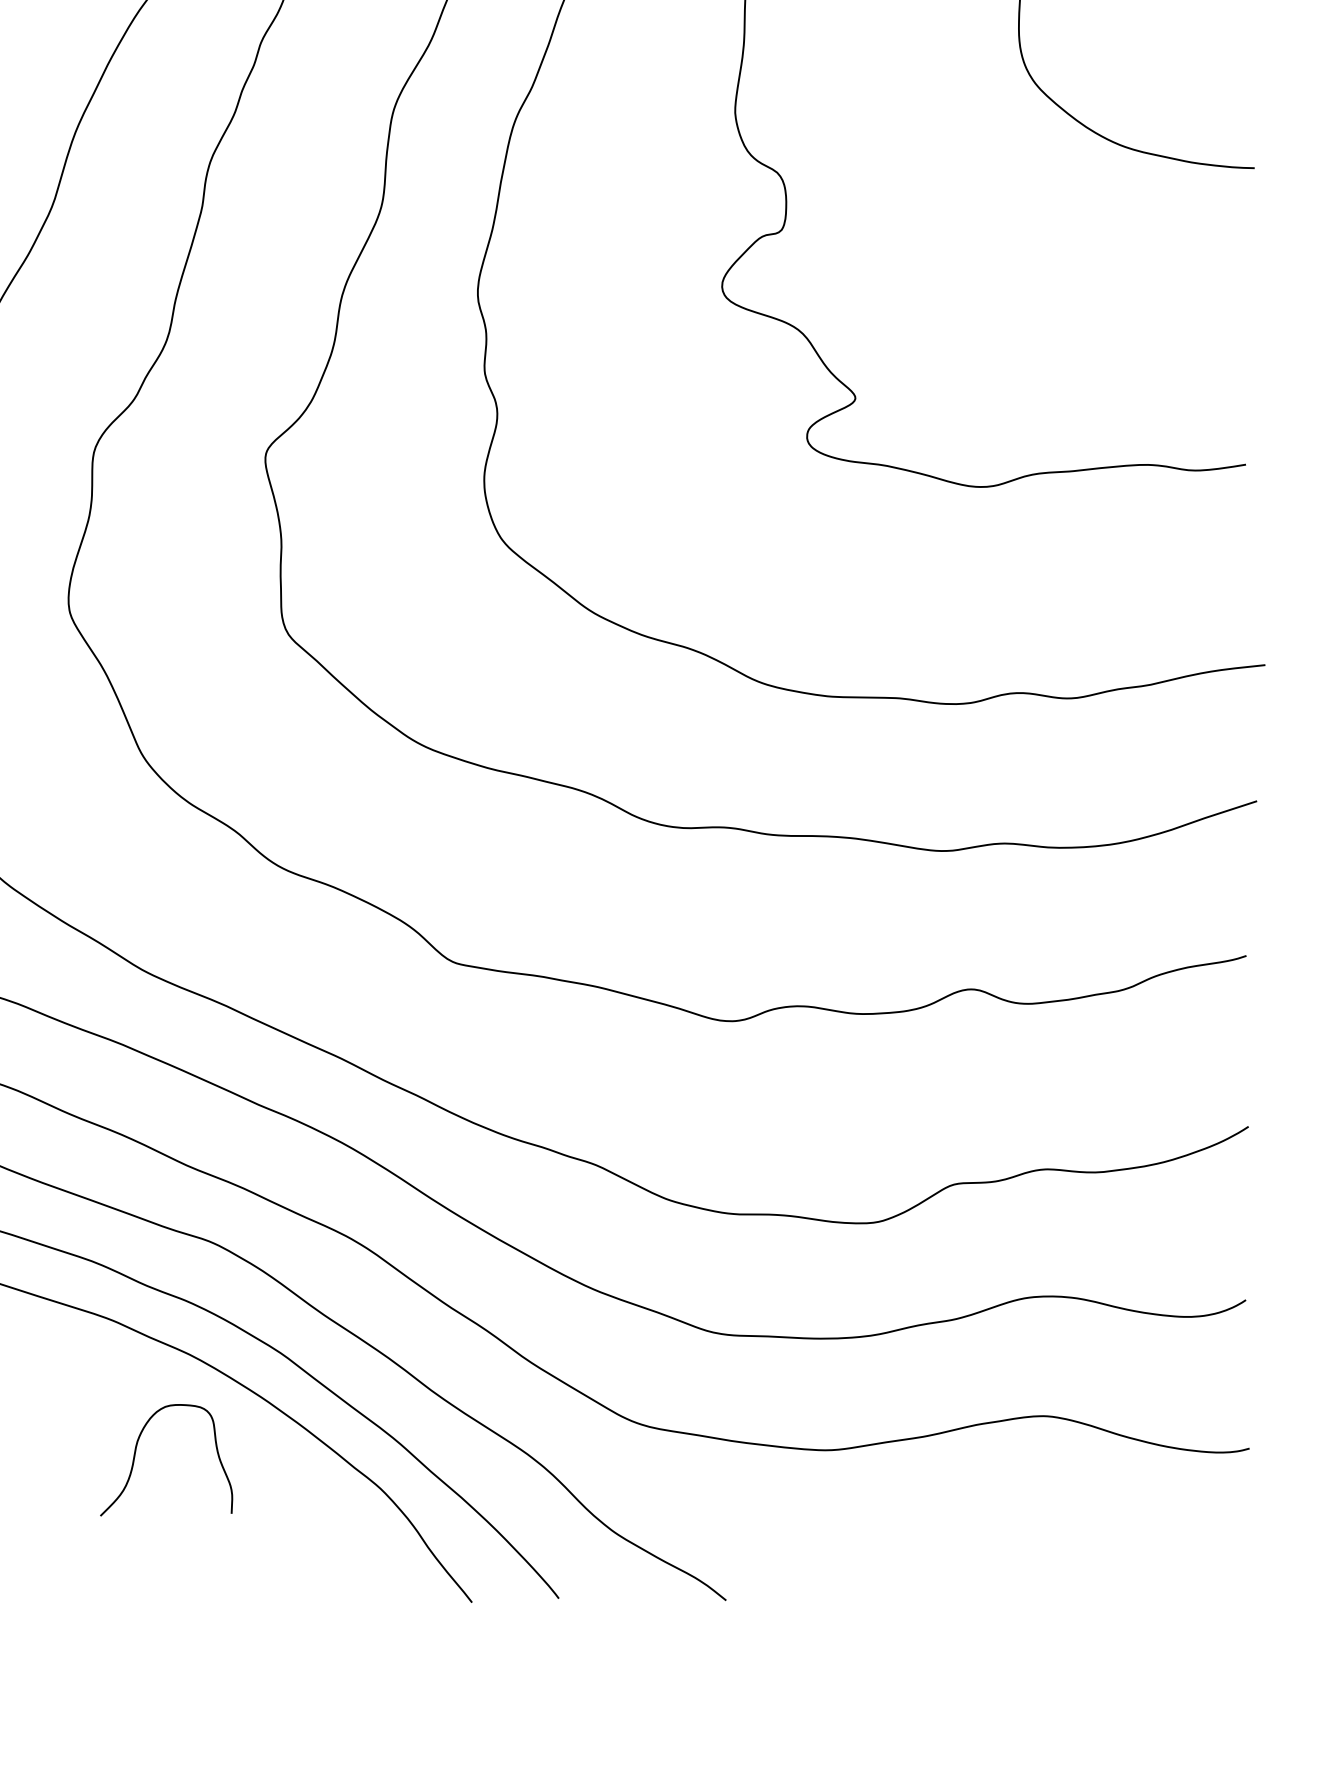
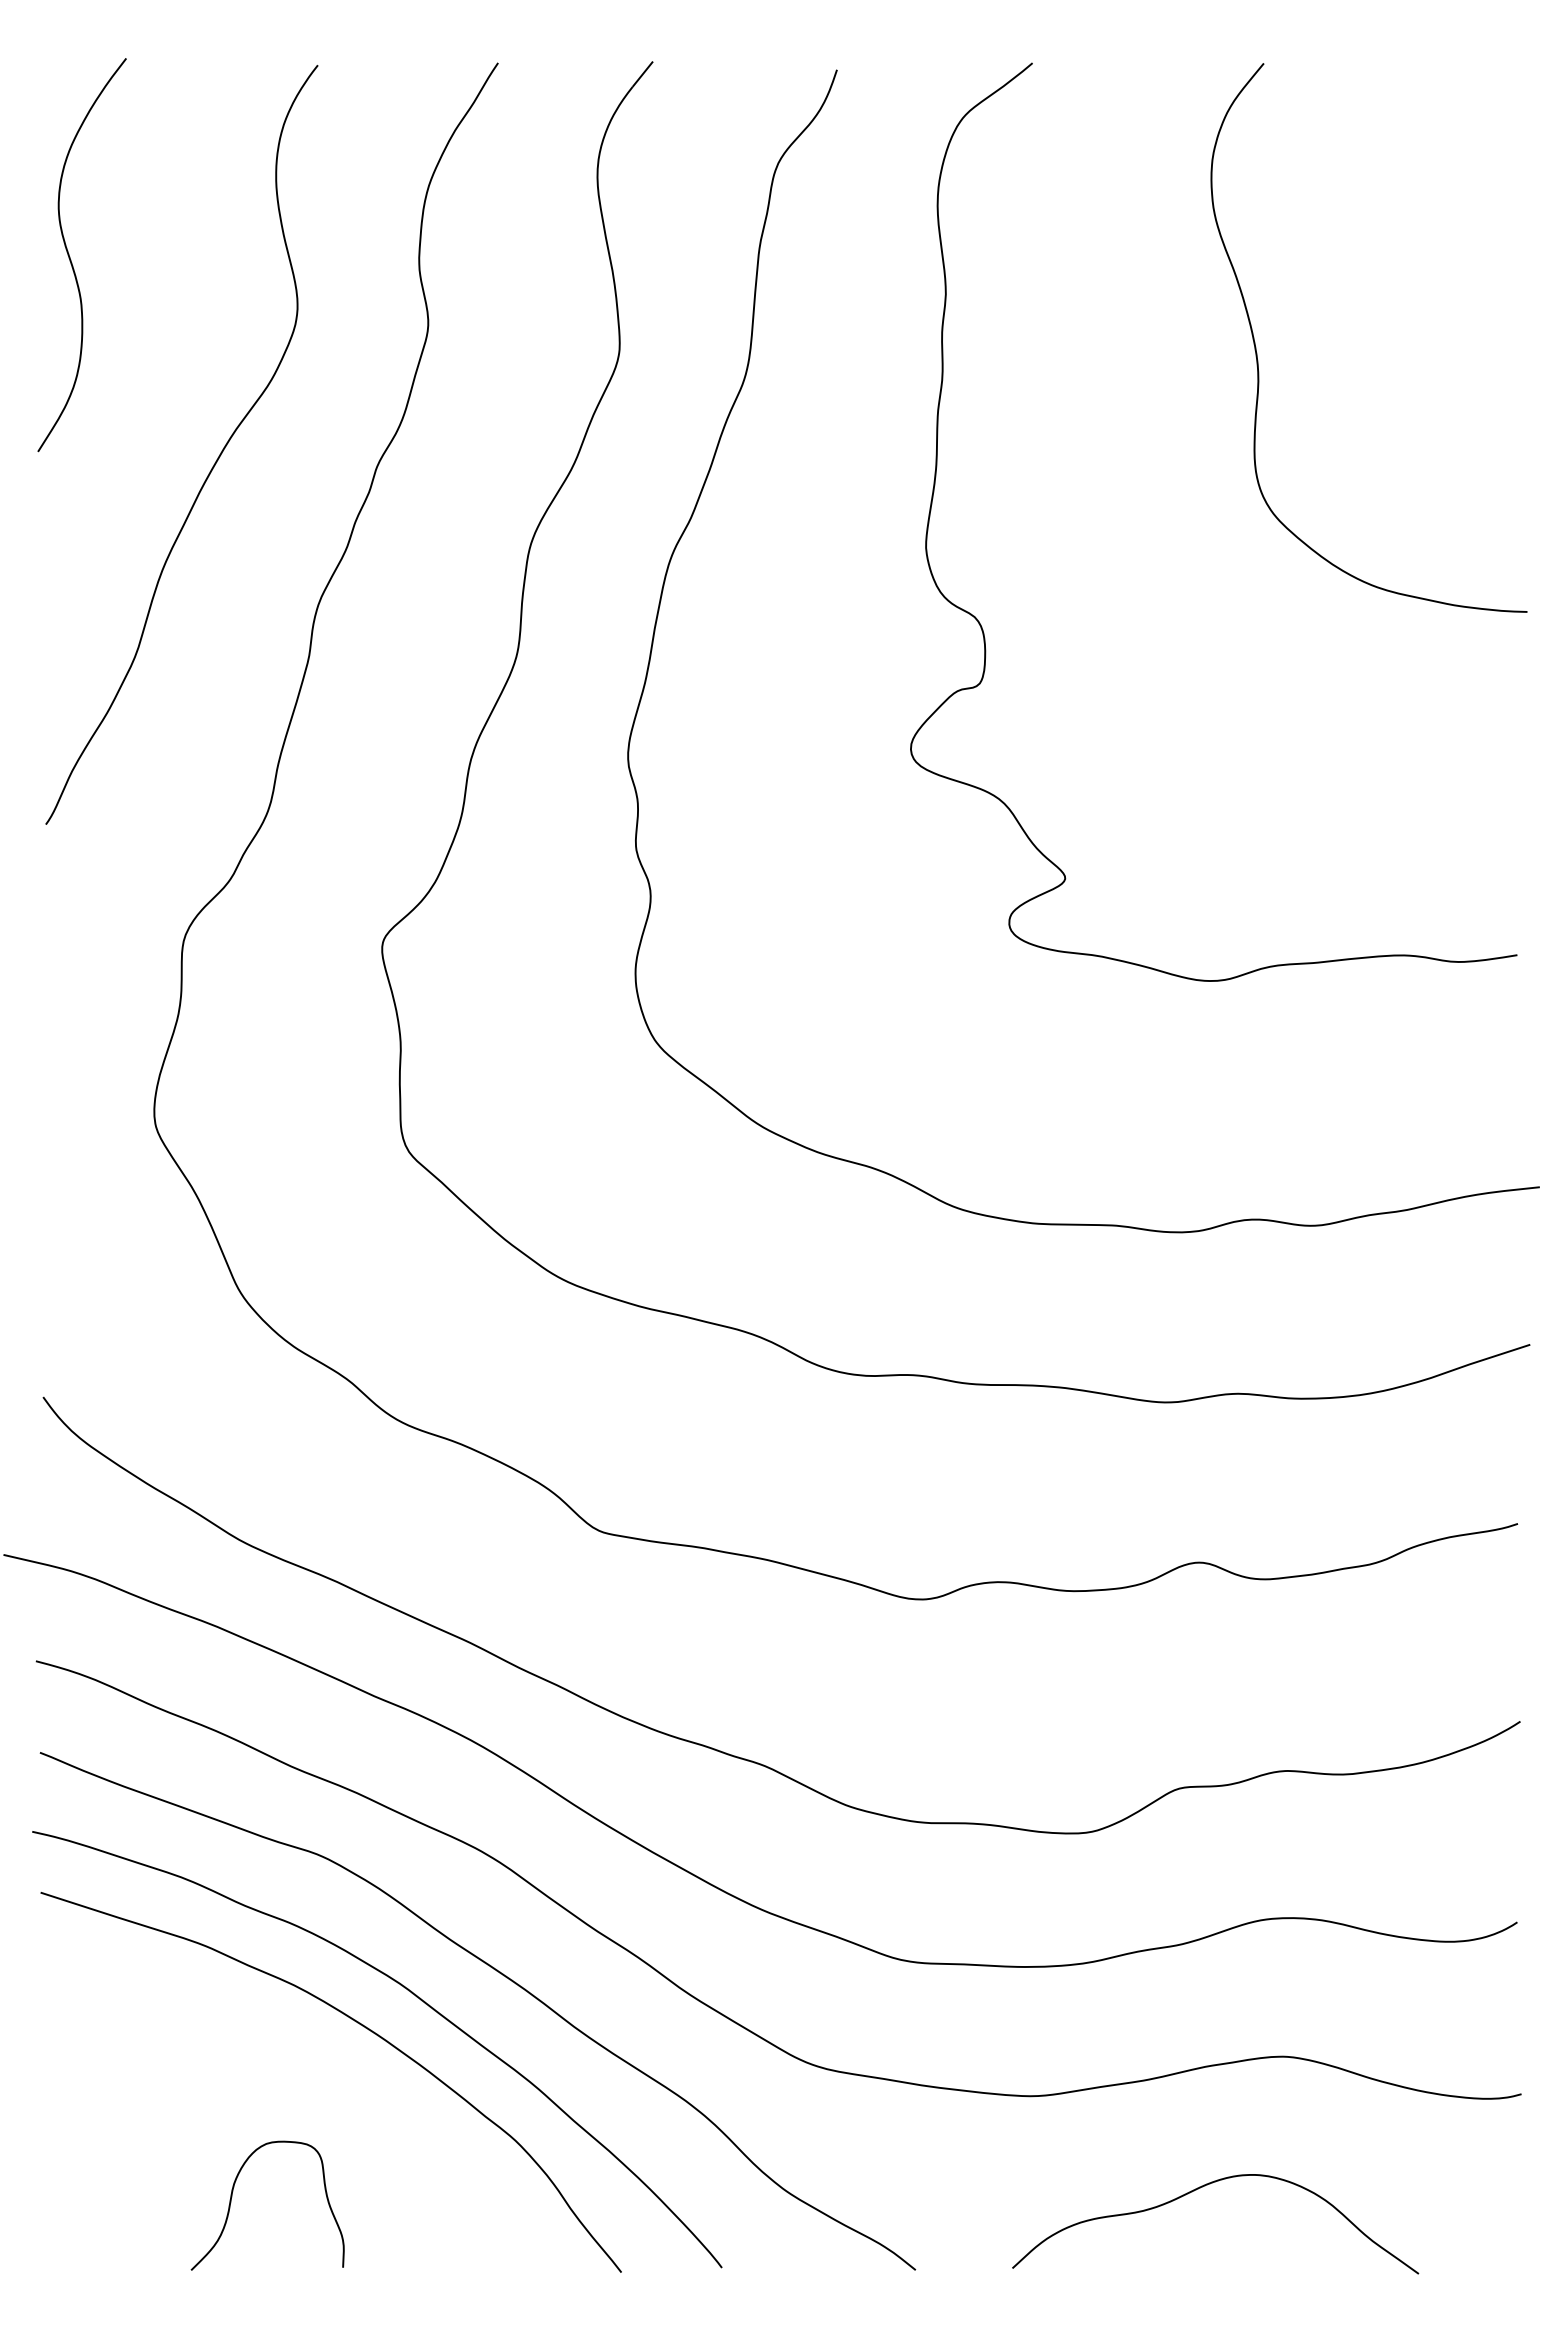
curve: (136, 1453) -> (232, 2197), moved
curve: (970, 1530) -> (1198, 2189), added

